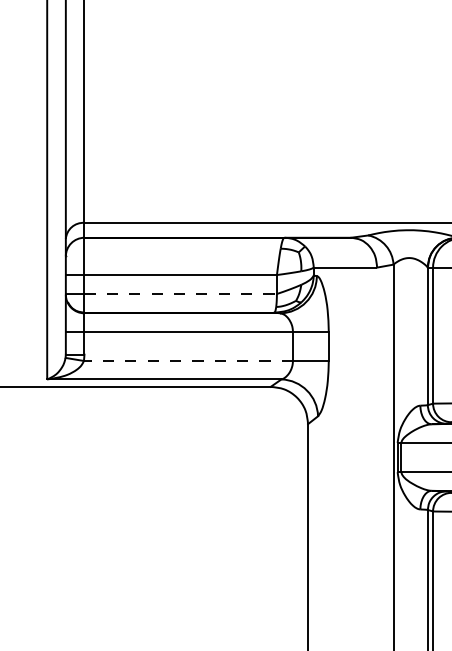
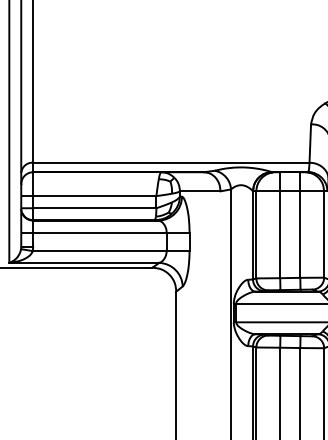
line: (180, 294) -> (94, 208), dashed -> solid
line: (188, 361) -> (99, 251), dashed -> solid

